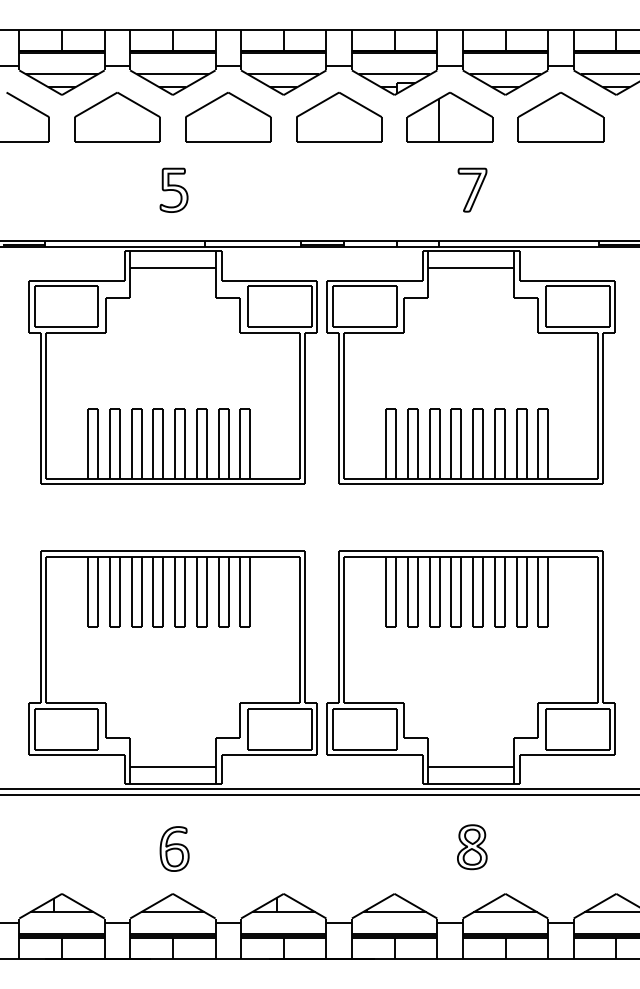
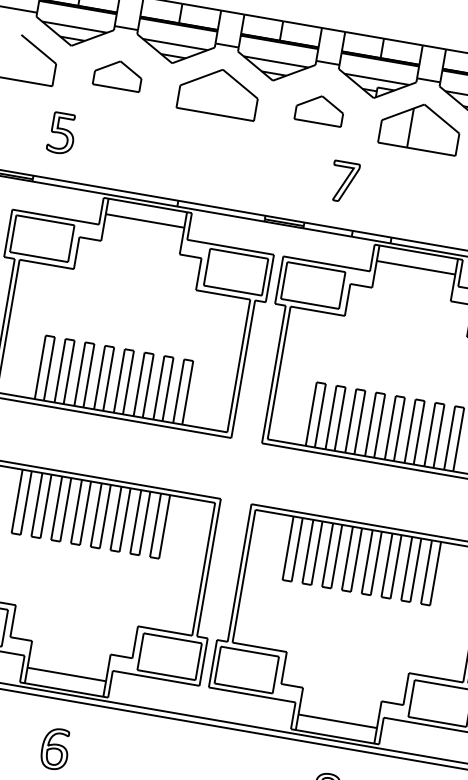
part: (117, 117) -> (118, 75), size x0.6
part: (339, 117) -> (320, 109), size x0.6
part: (173, 189) -> (61, 132), moved
part: (472, 189) -> (344, 181), moved

